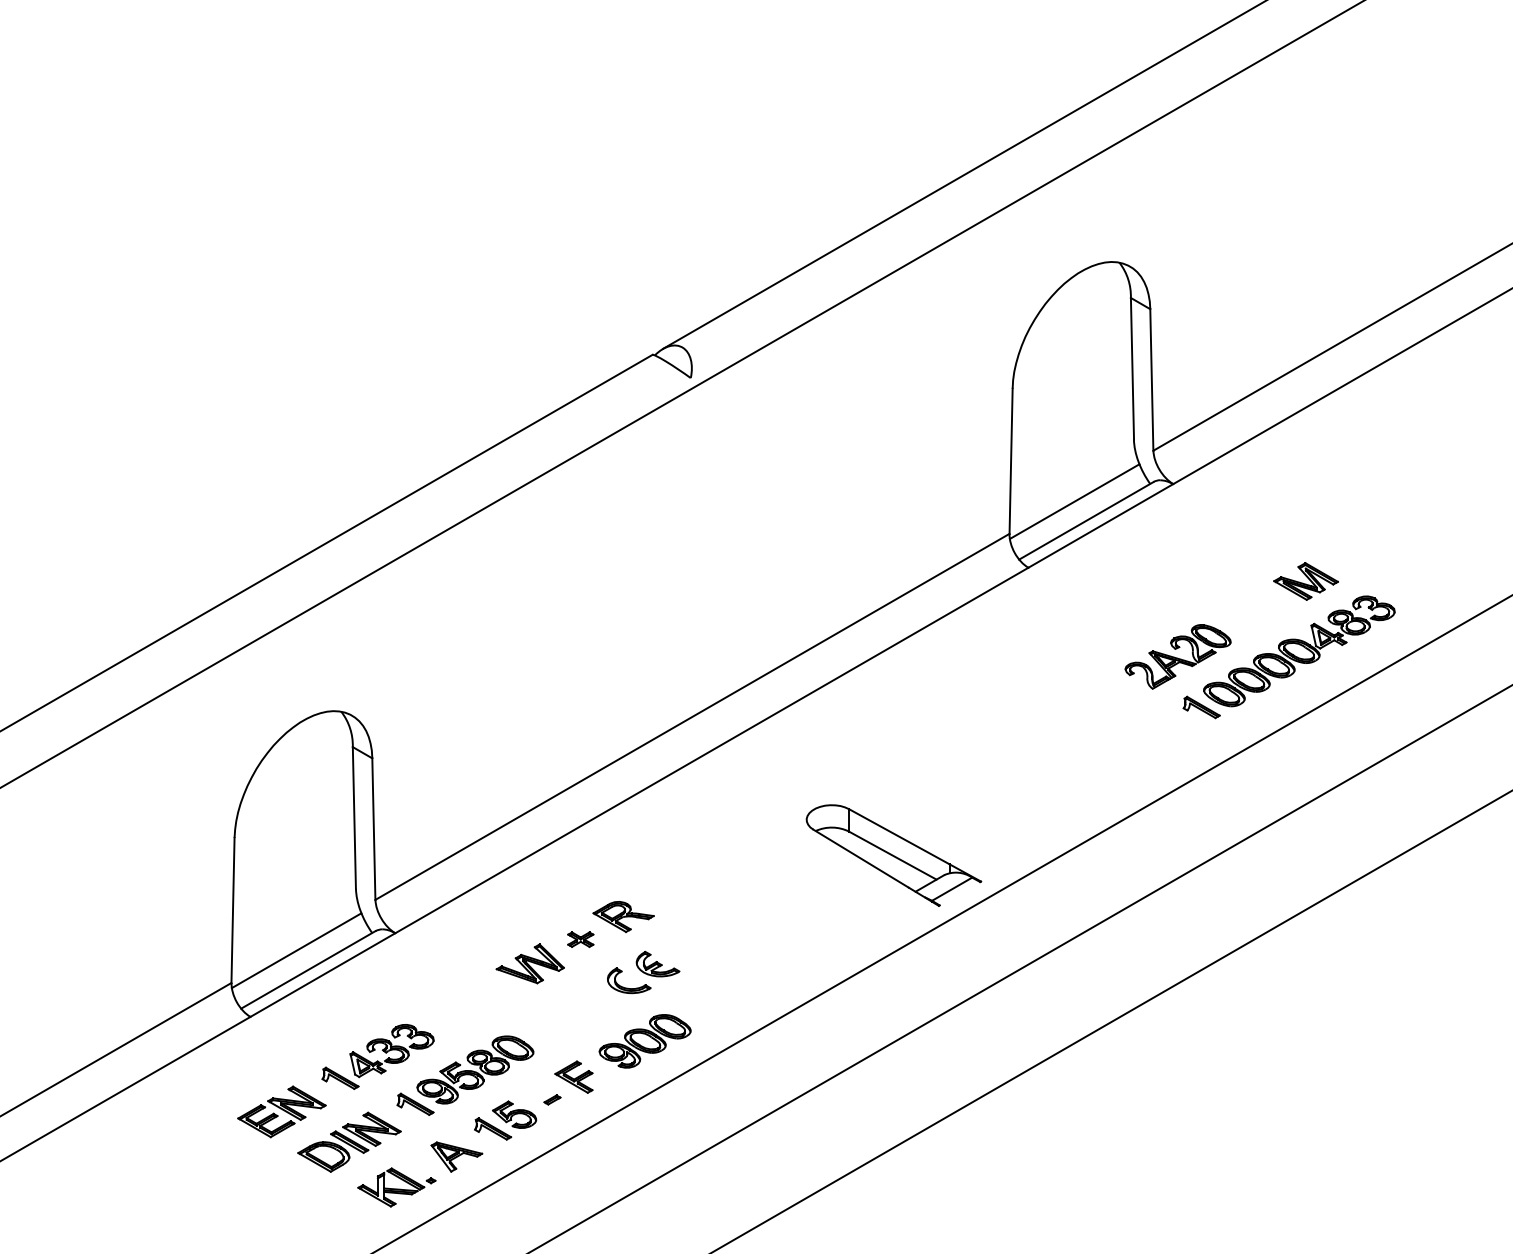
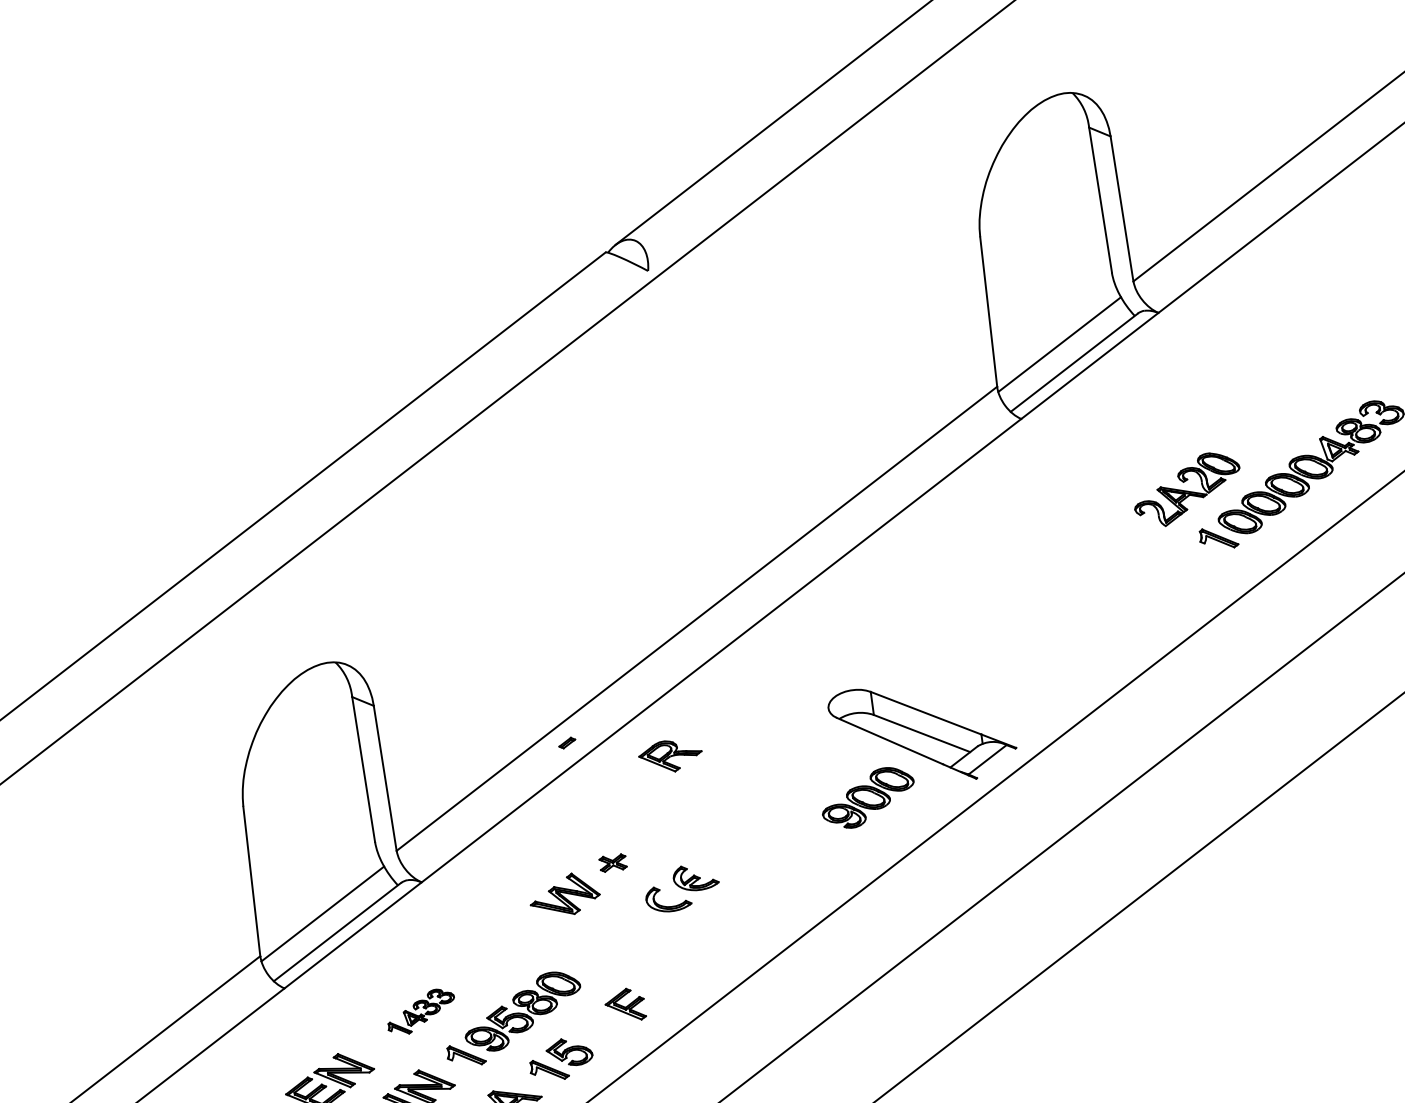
part: (1305, 581) -> (1307, 394), removed
part: (623, 917) -> (670, 756), moved
part: (644, 1041) -> (867, 798), moved
part: (377, 1056) -> (420, 1011), size x0.6
part: (552, 1099) -> (567, 742), moved

